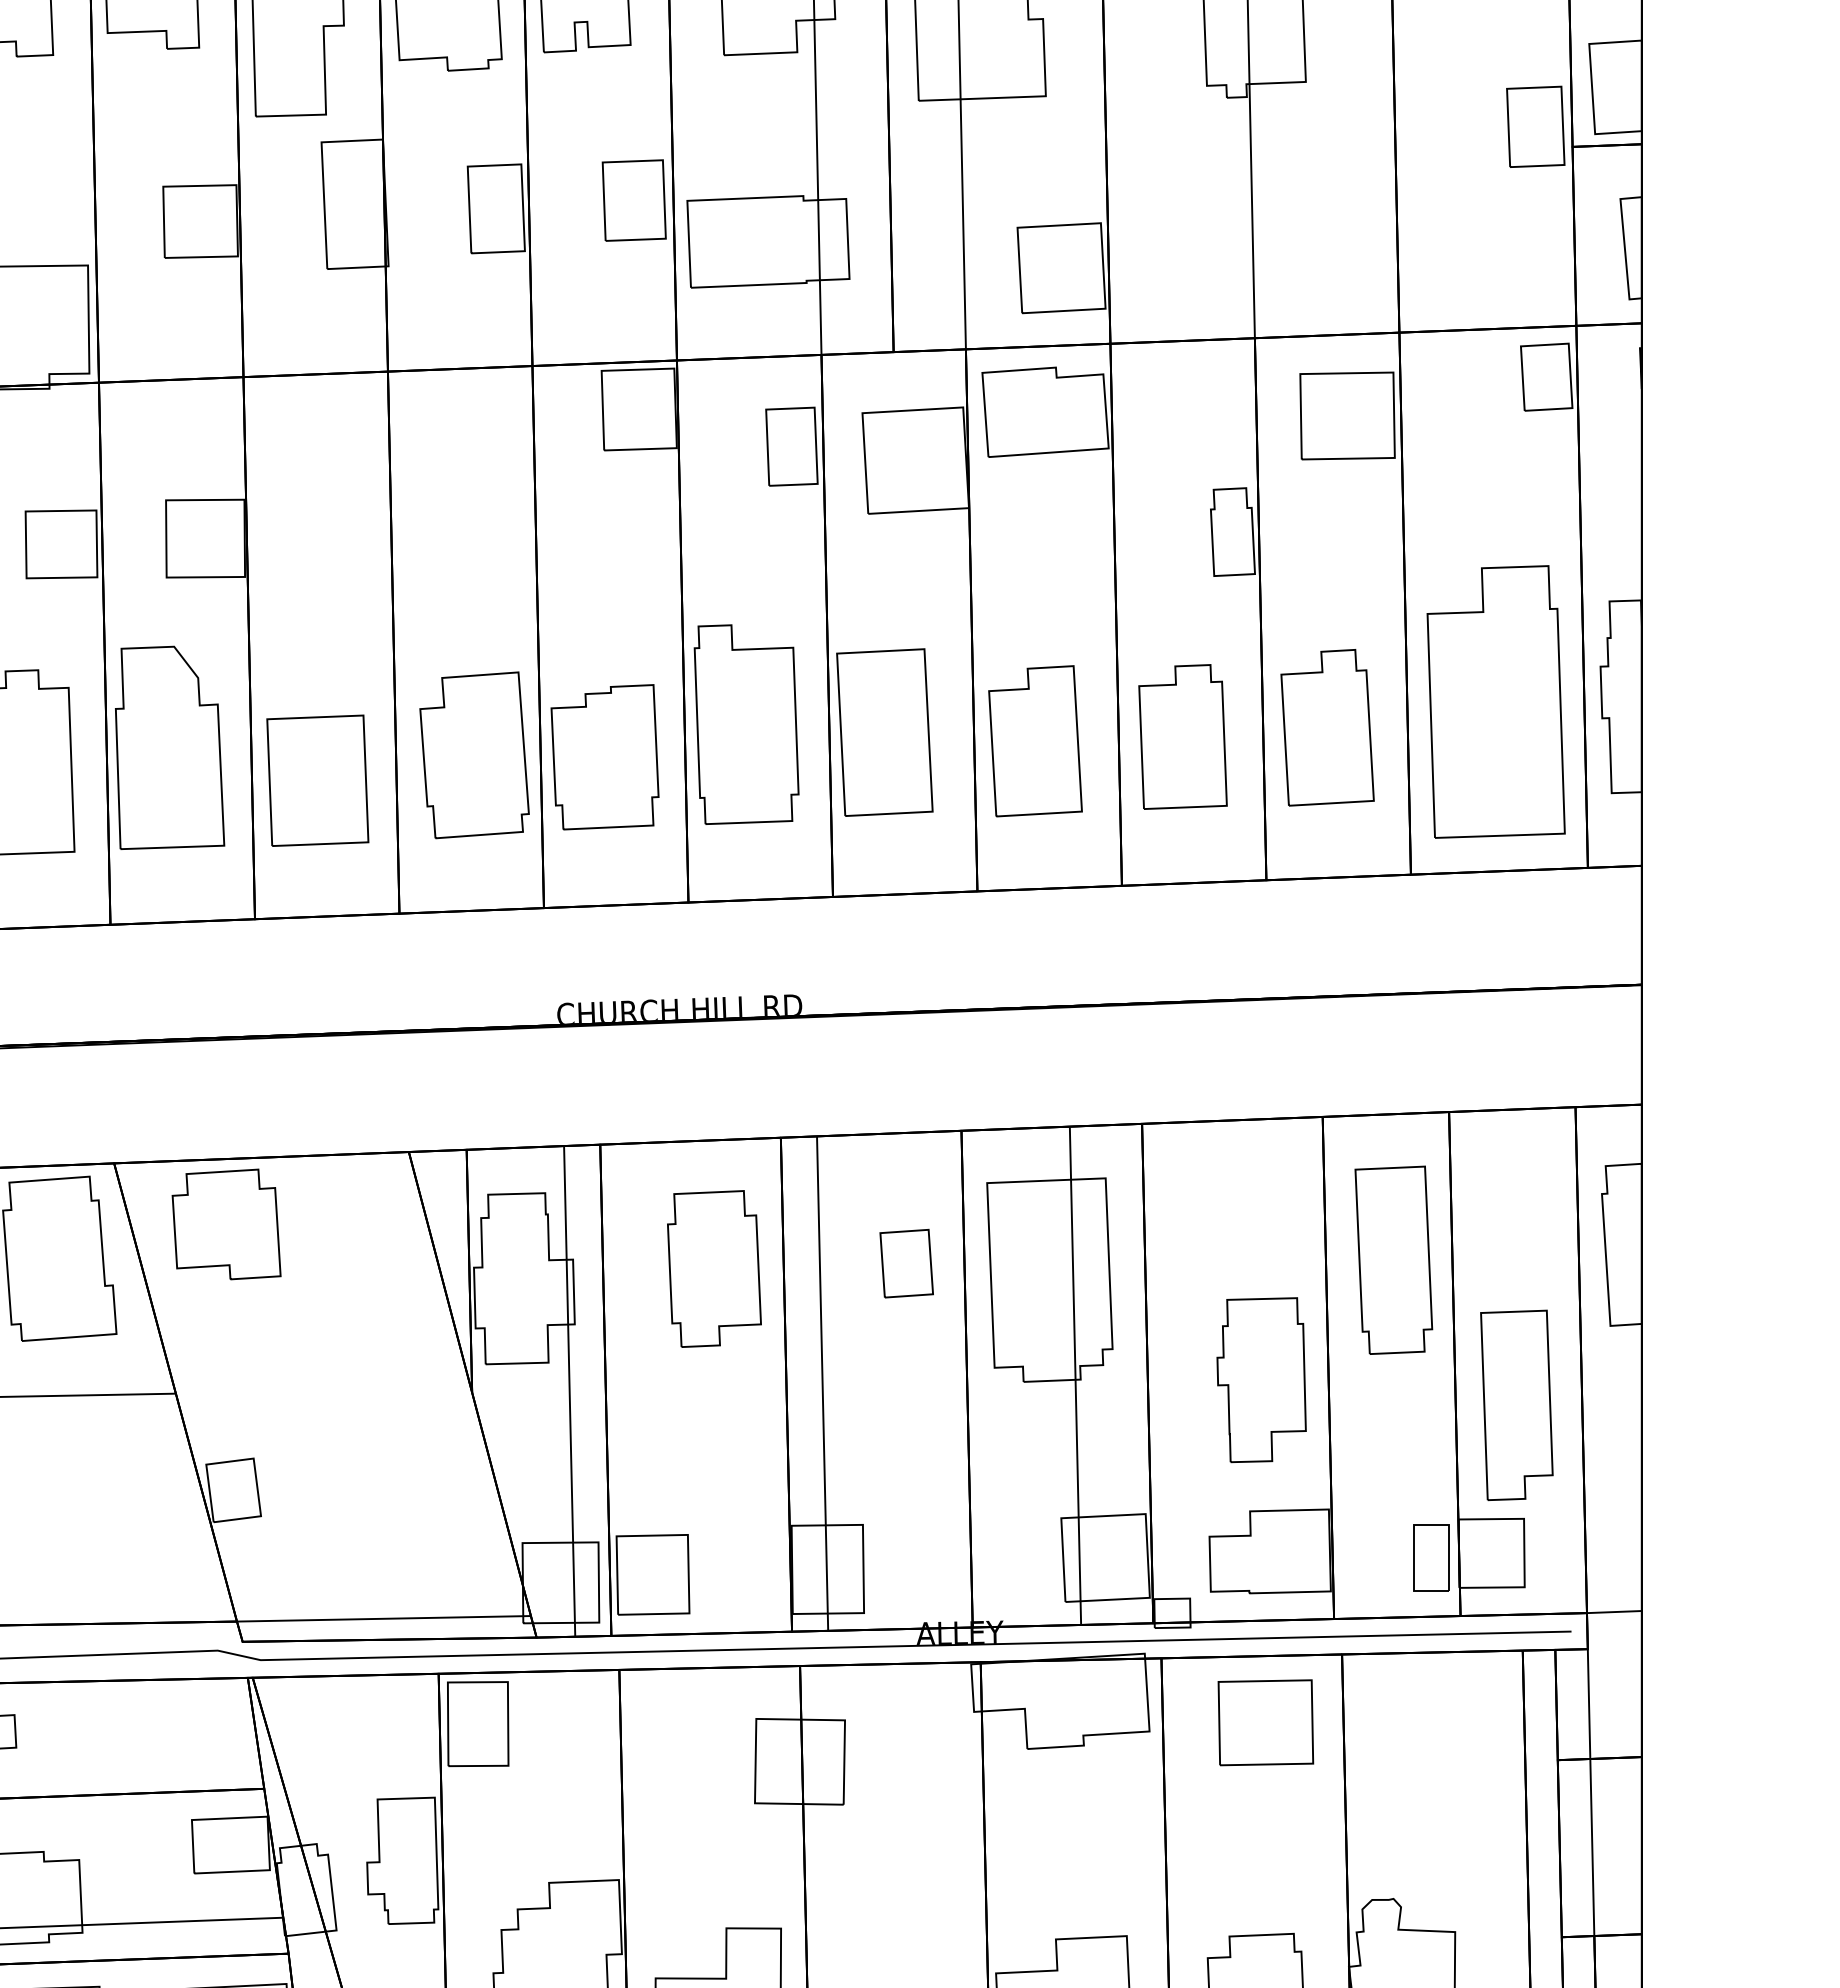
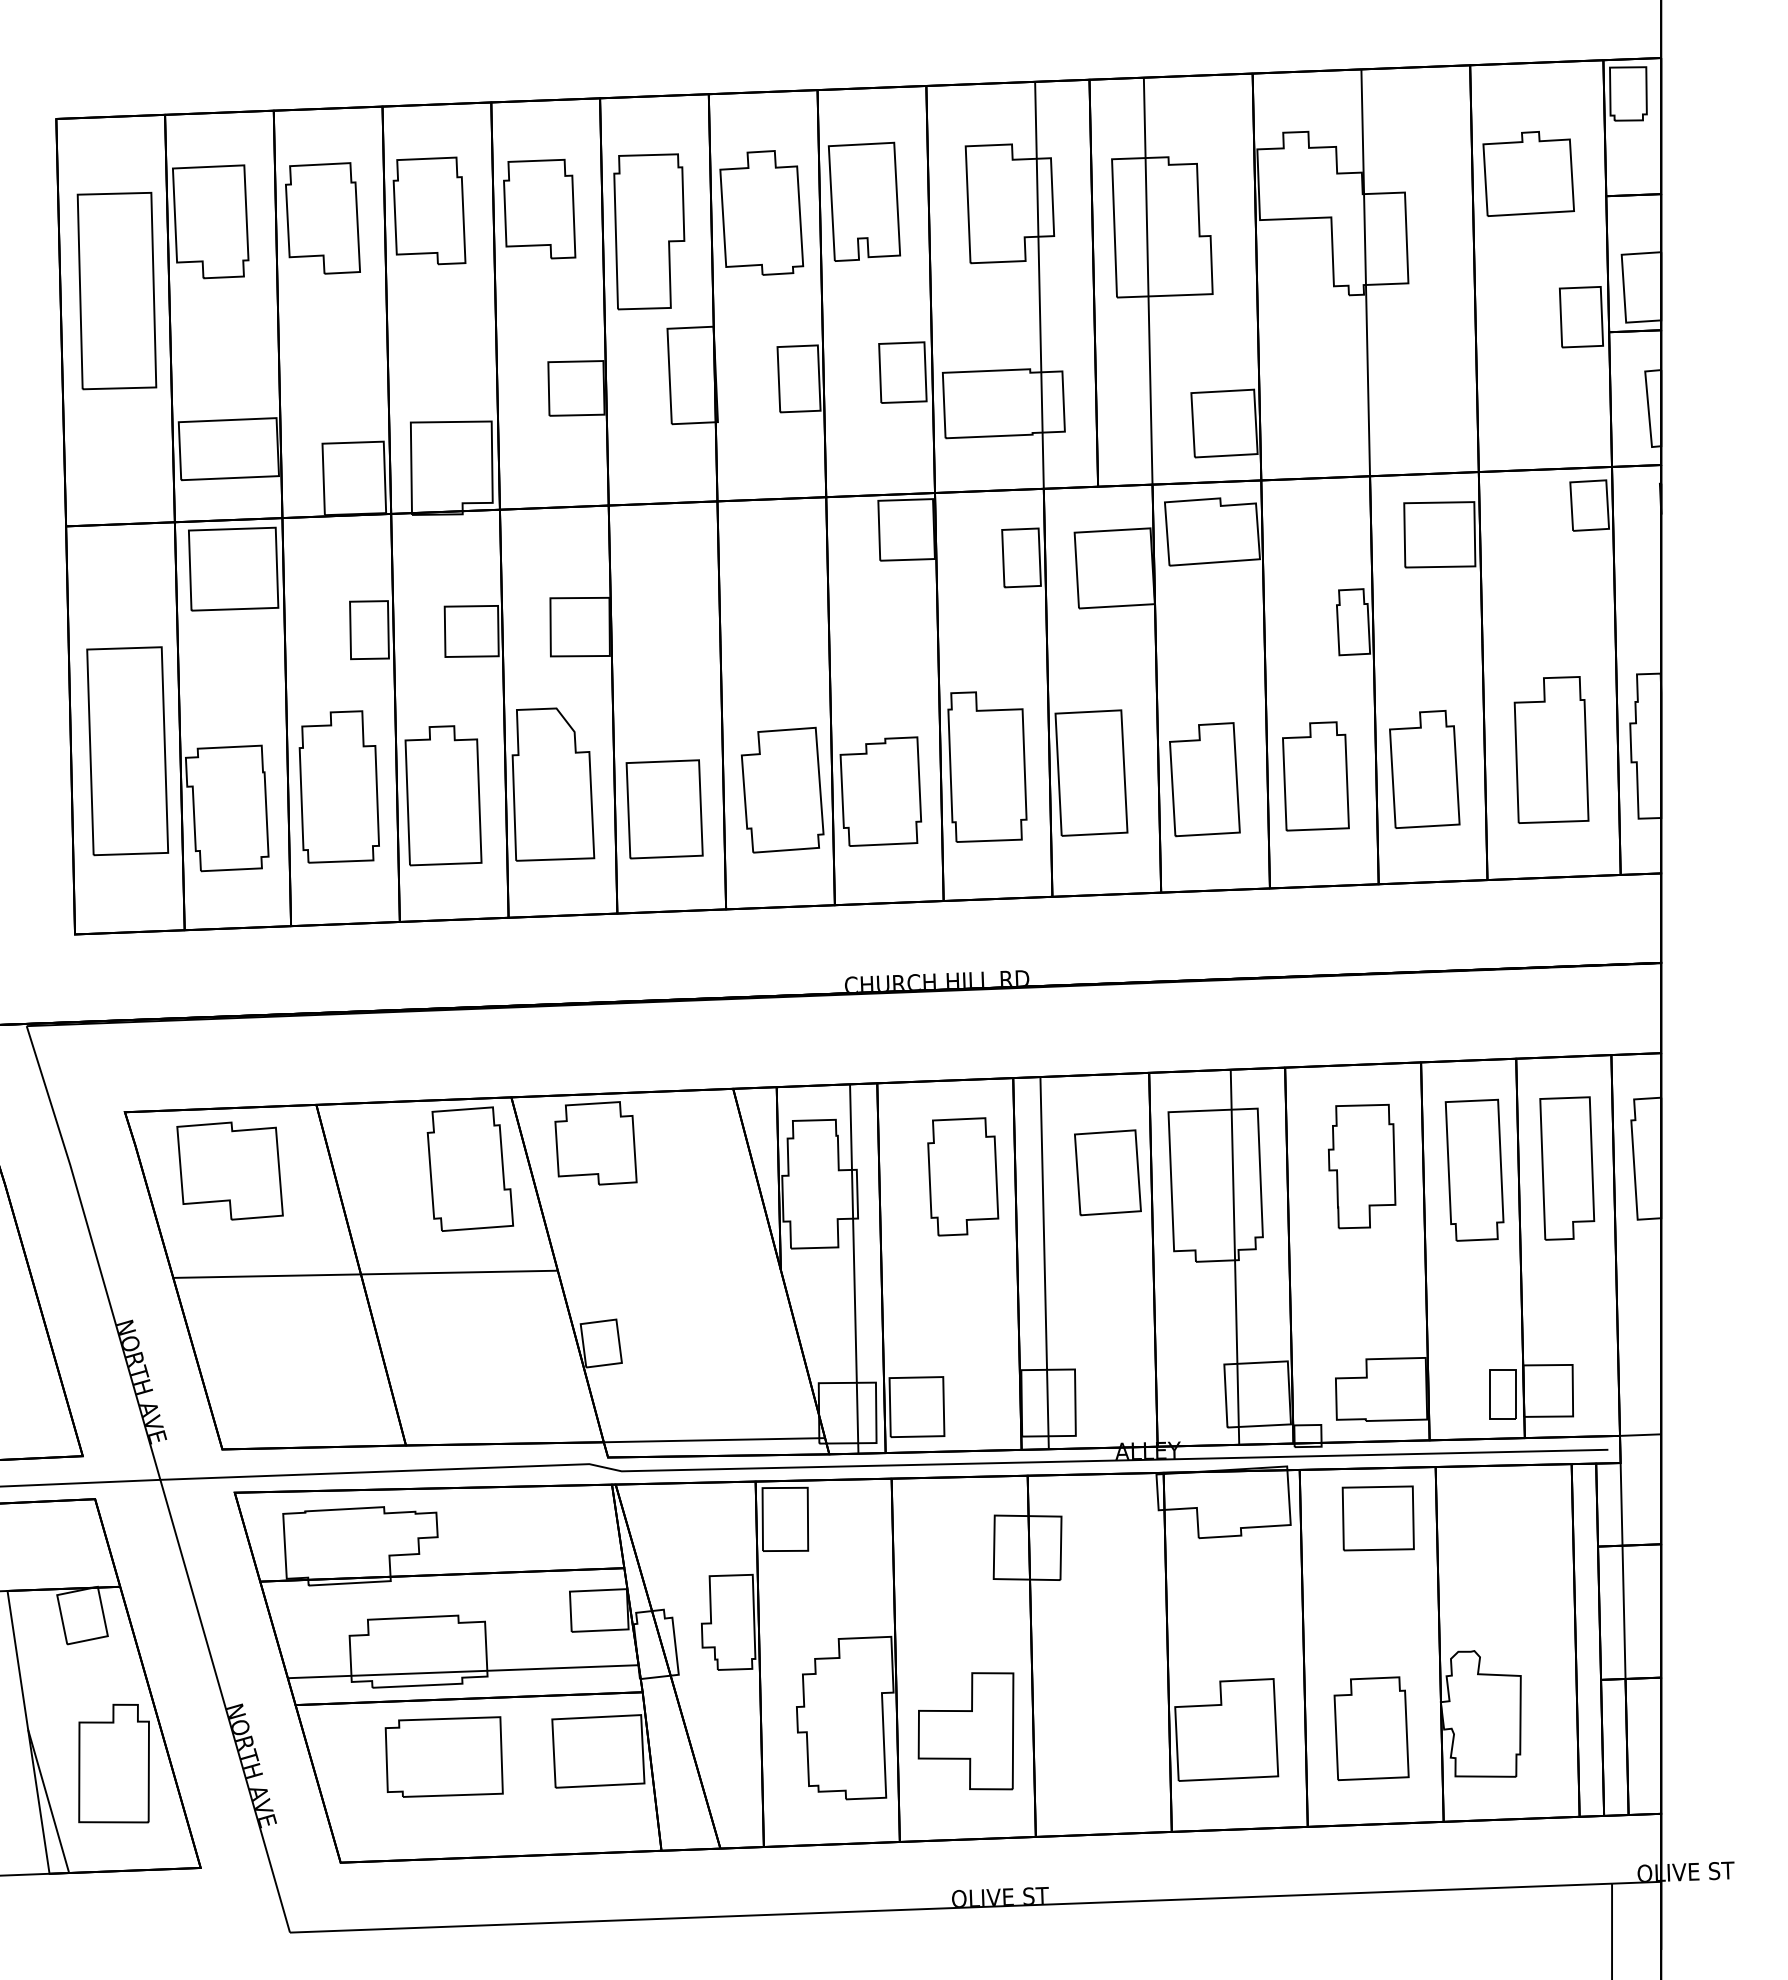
part: (1495, 701) -> (1551, 749), size x0.71
part: (906, 1263) -> (1107, 1172), size x1.67
part: (1262, 1380) -> (1362, 1166), moved
part: (1517, 1405) -> (1567, 1168), moved

